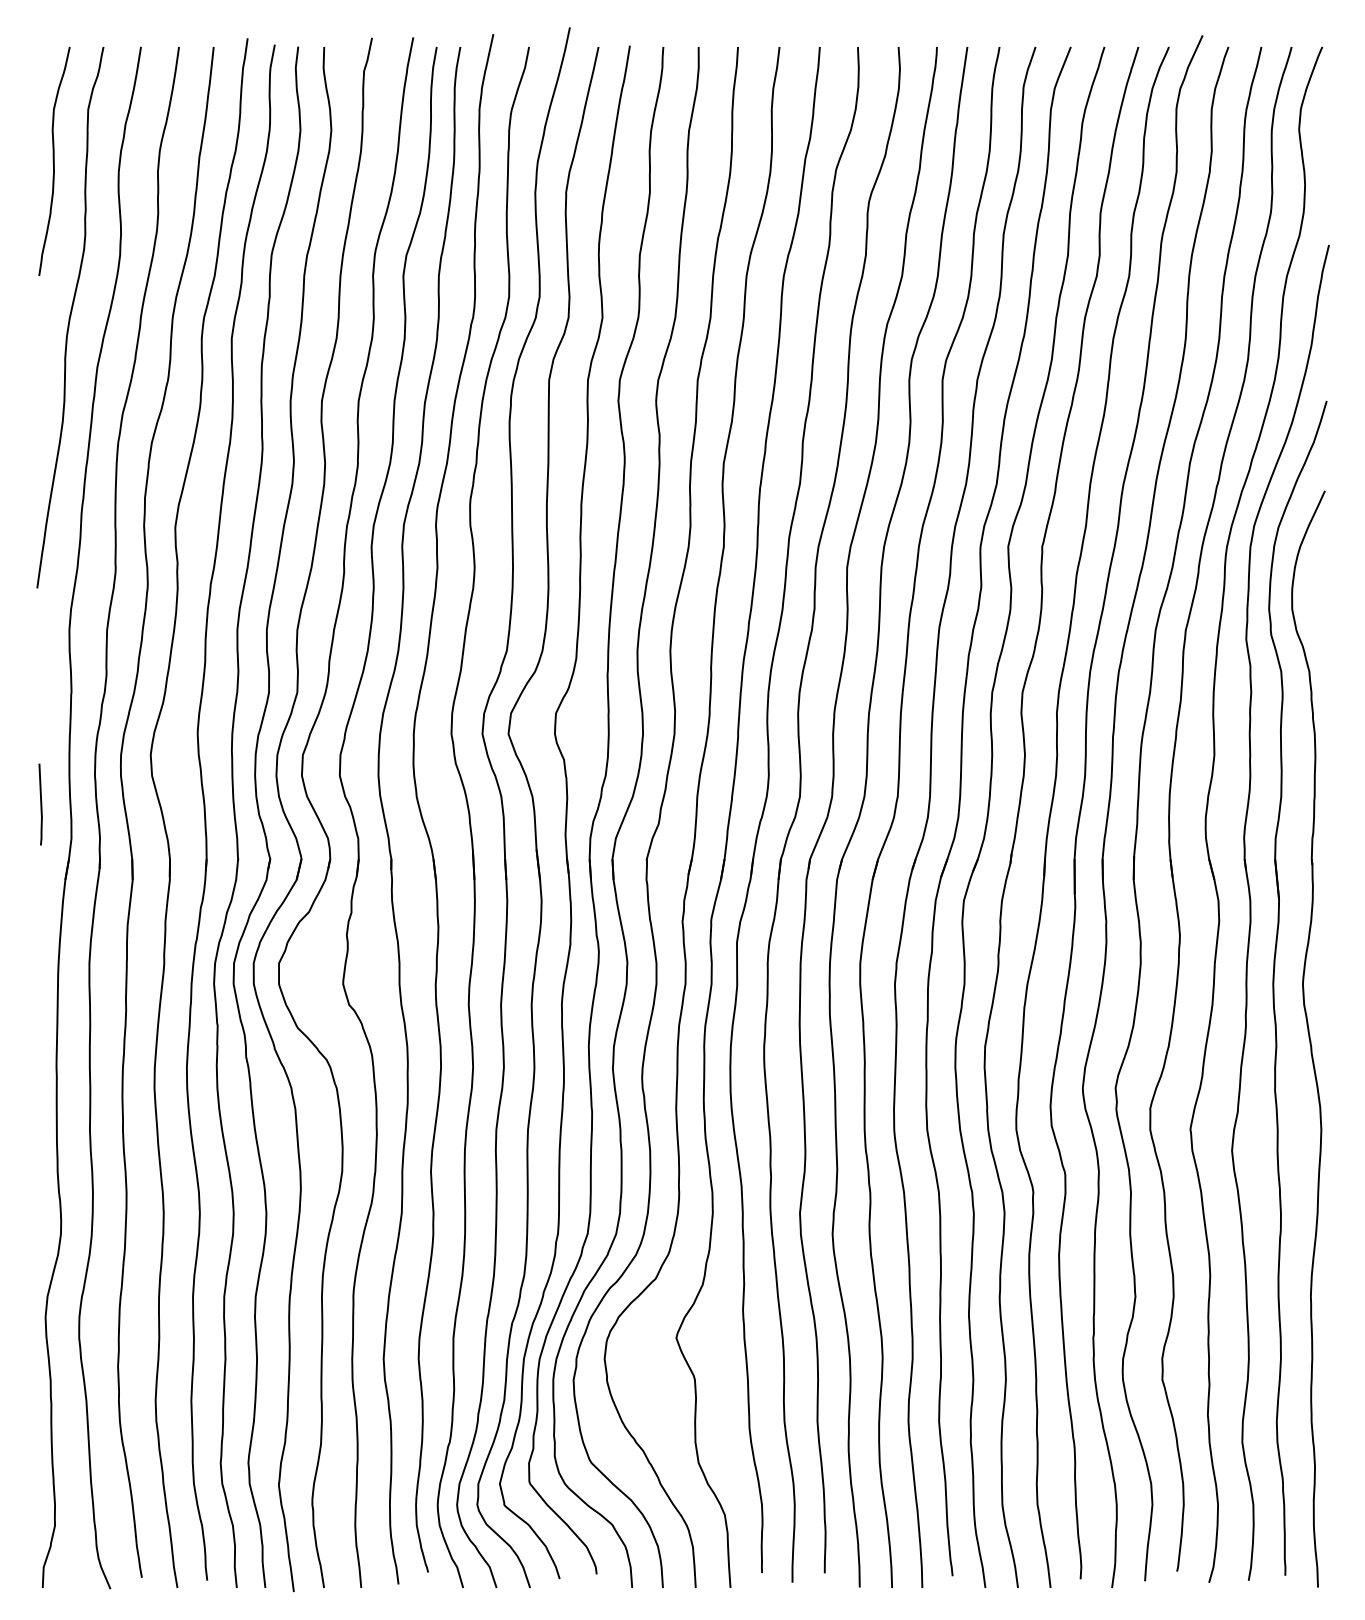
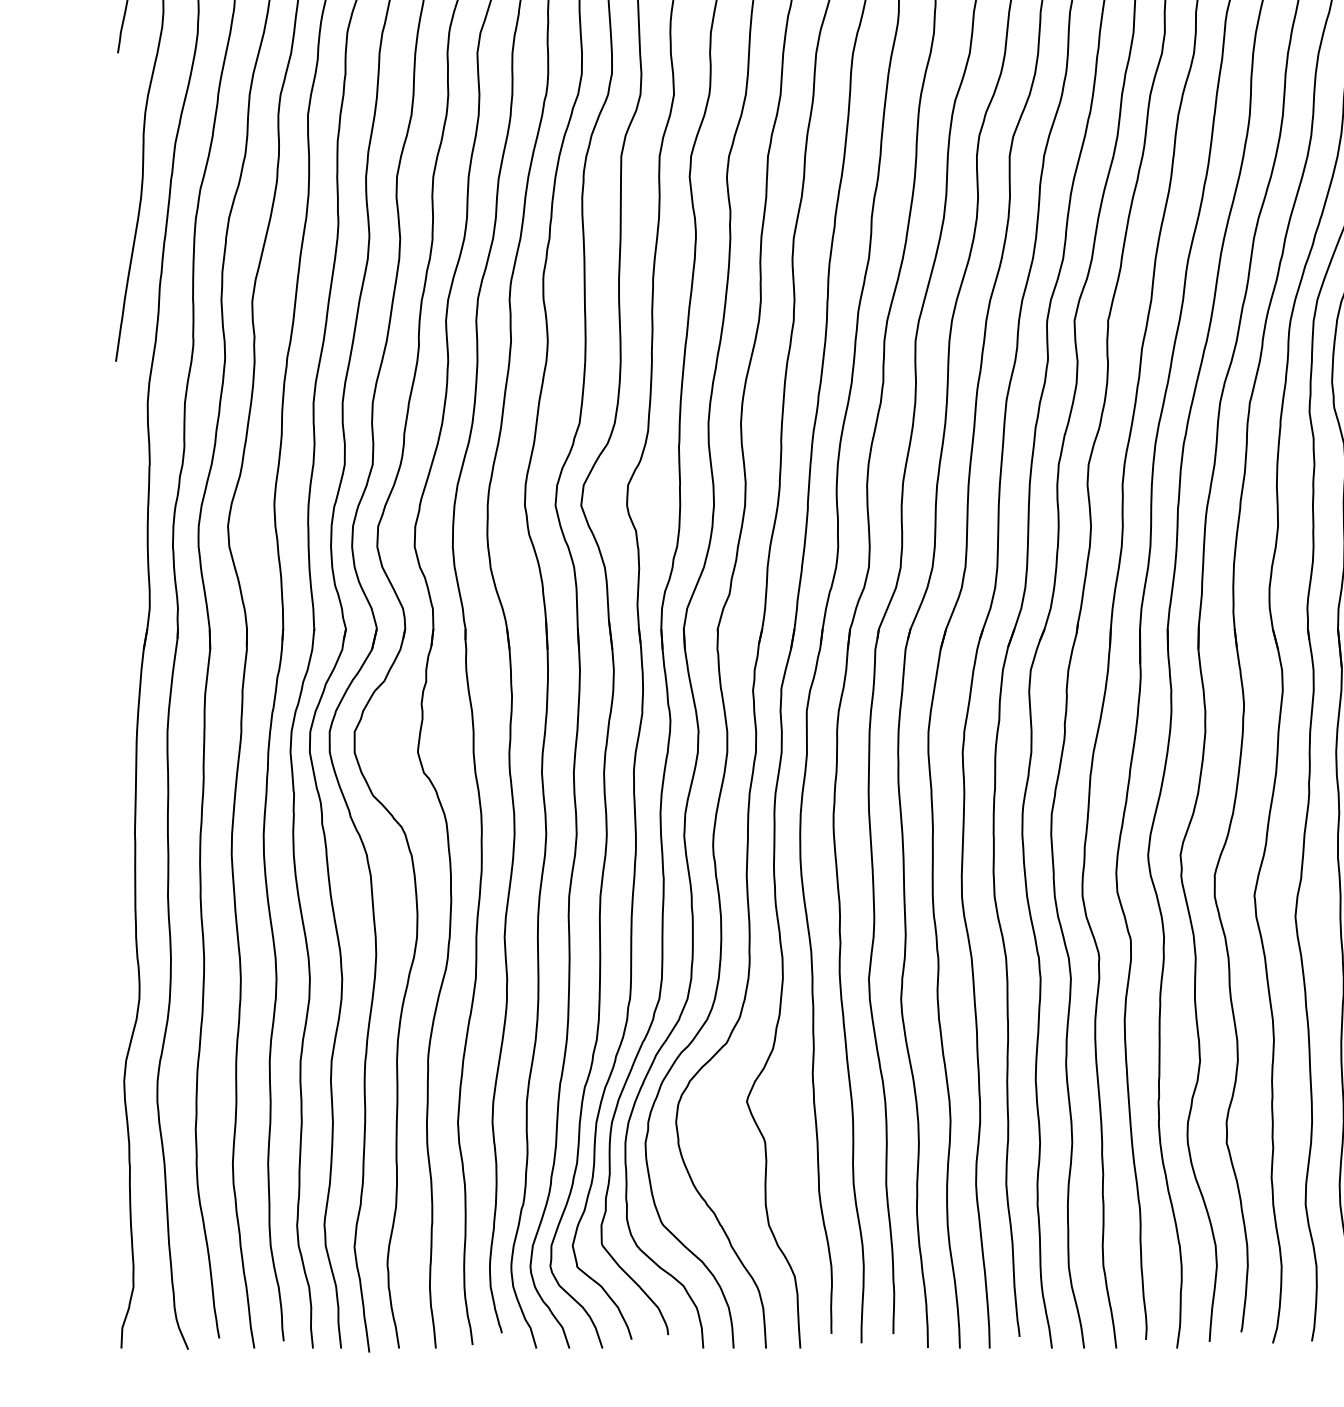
line: (40, 804) -> (119, 575), removed

